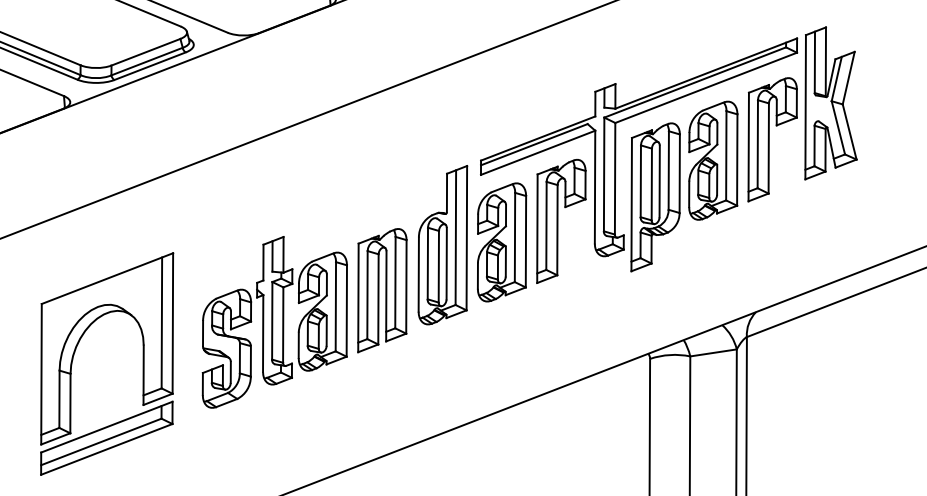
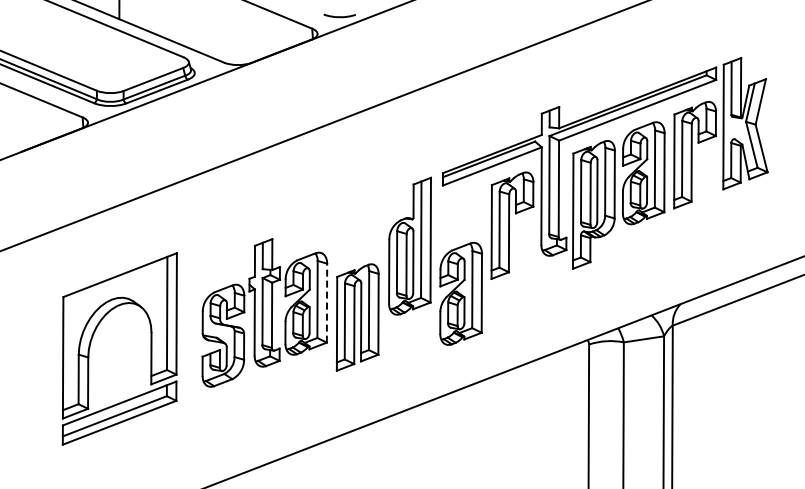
part: (501, 241) -> (460, 293), moved
part: (382, 290) -> (357, 317), moved
line: (347, 310) -> (327, 302), solid -> dashed

